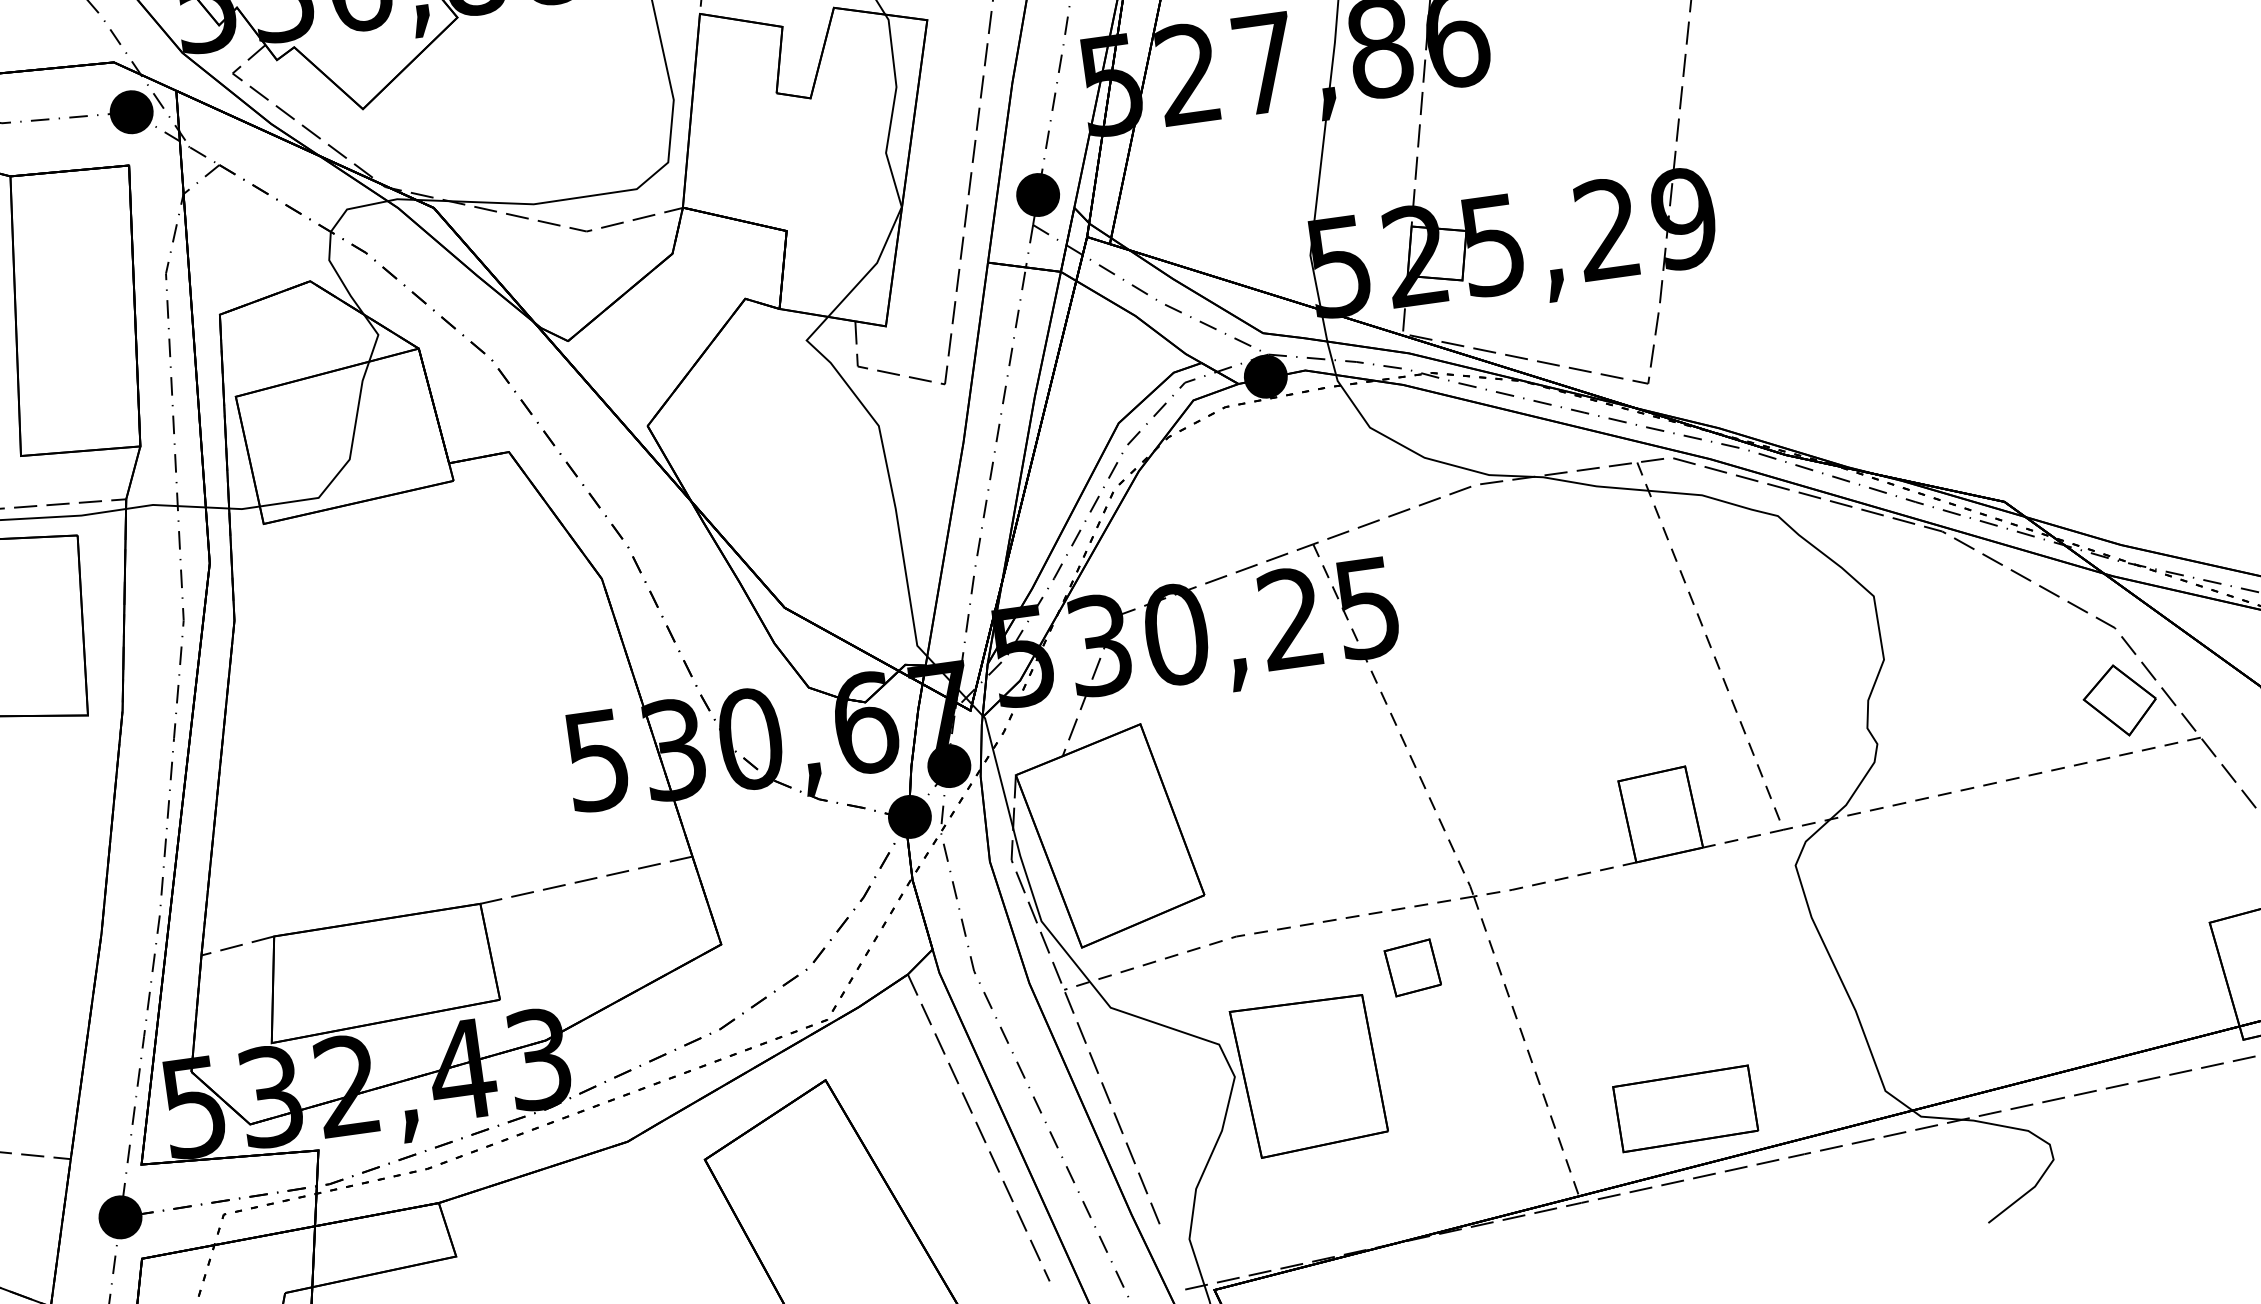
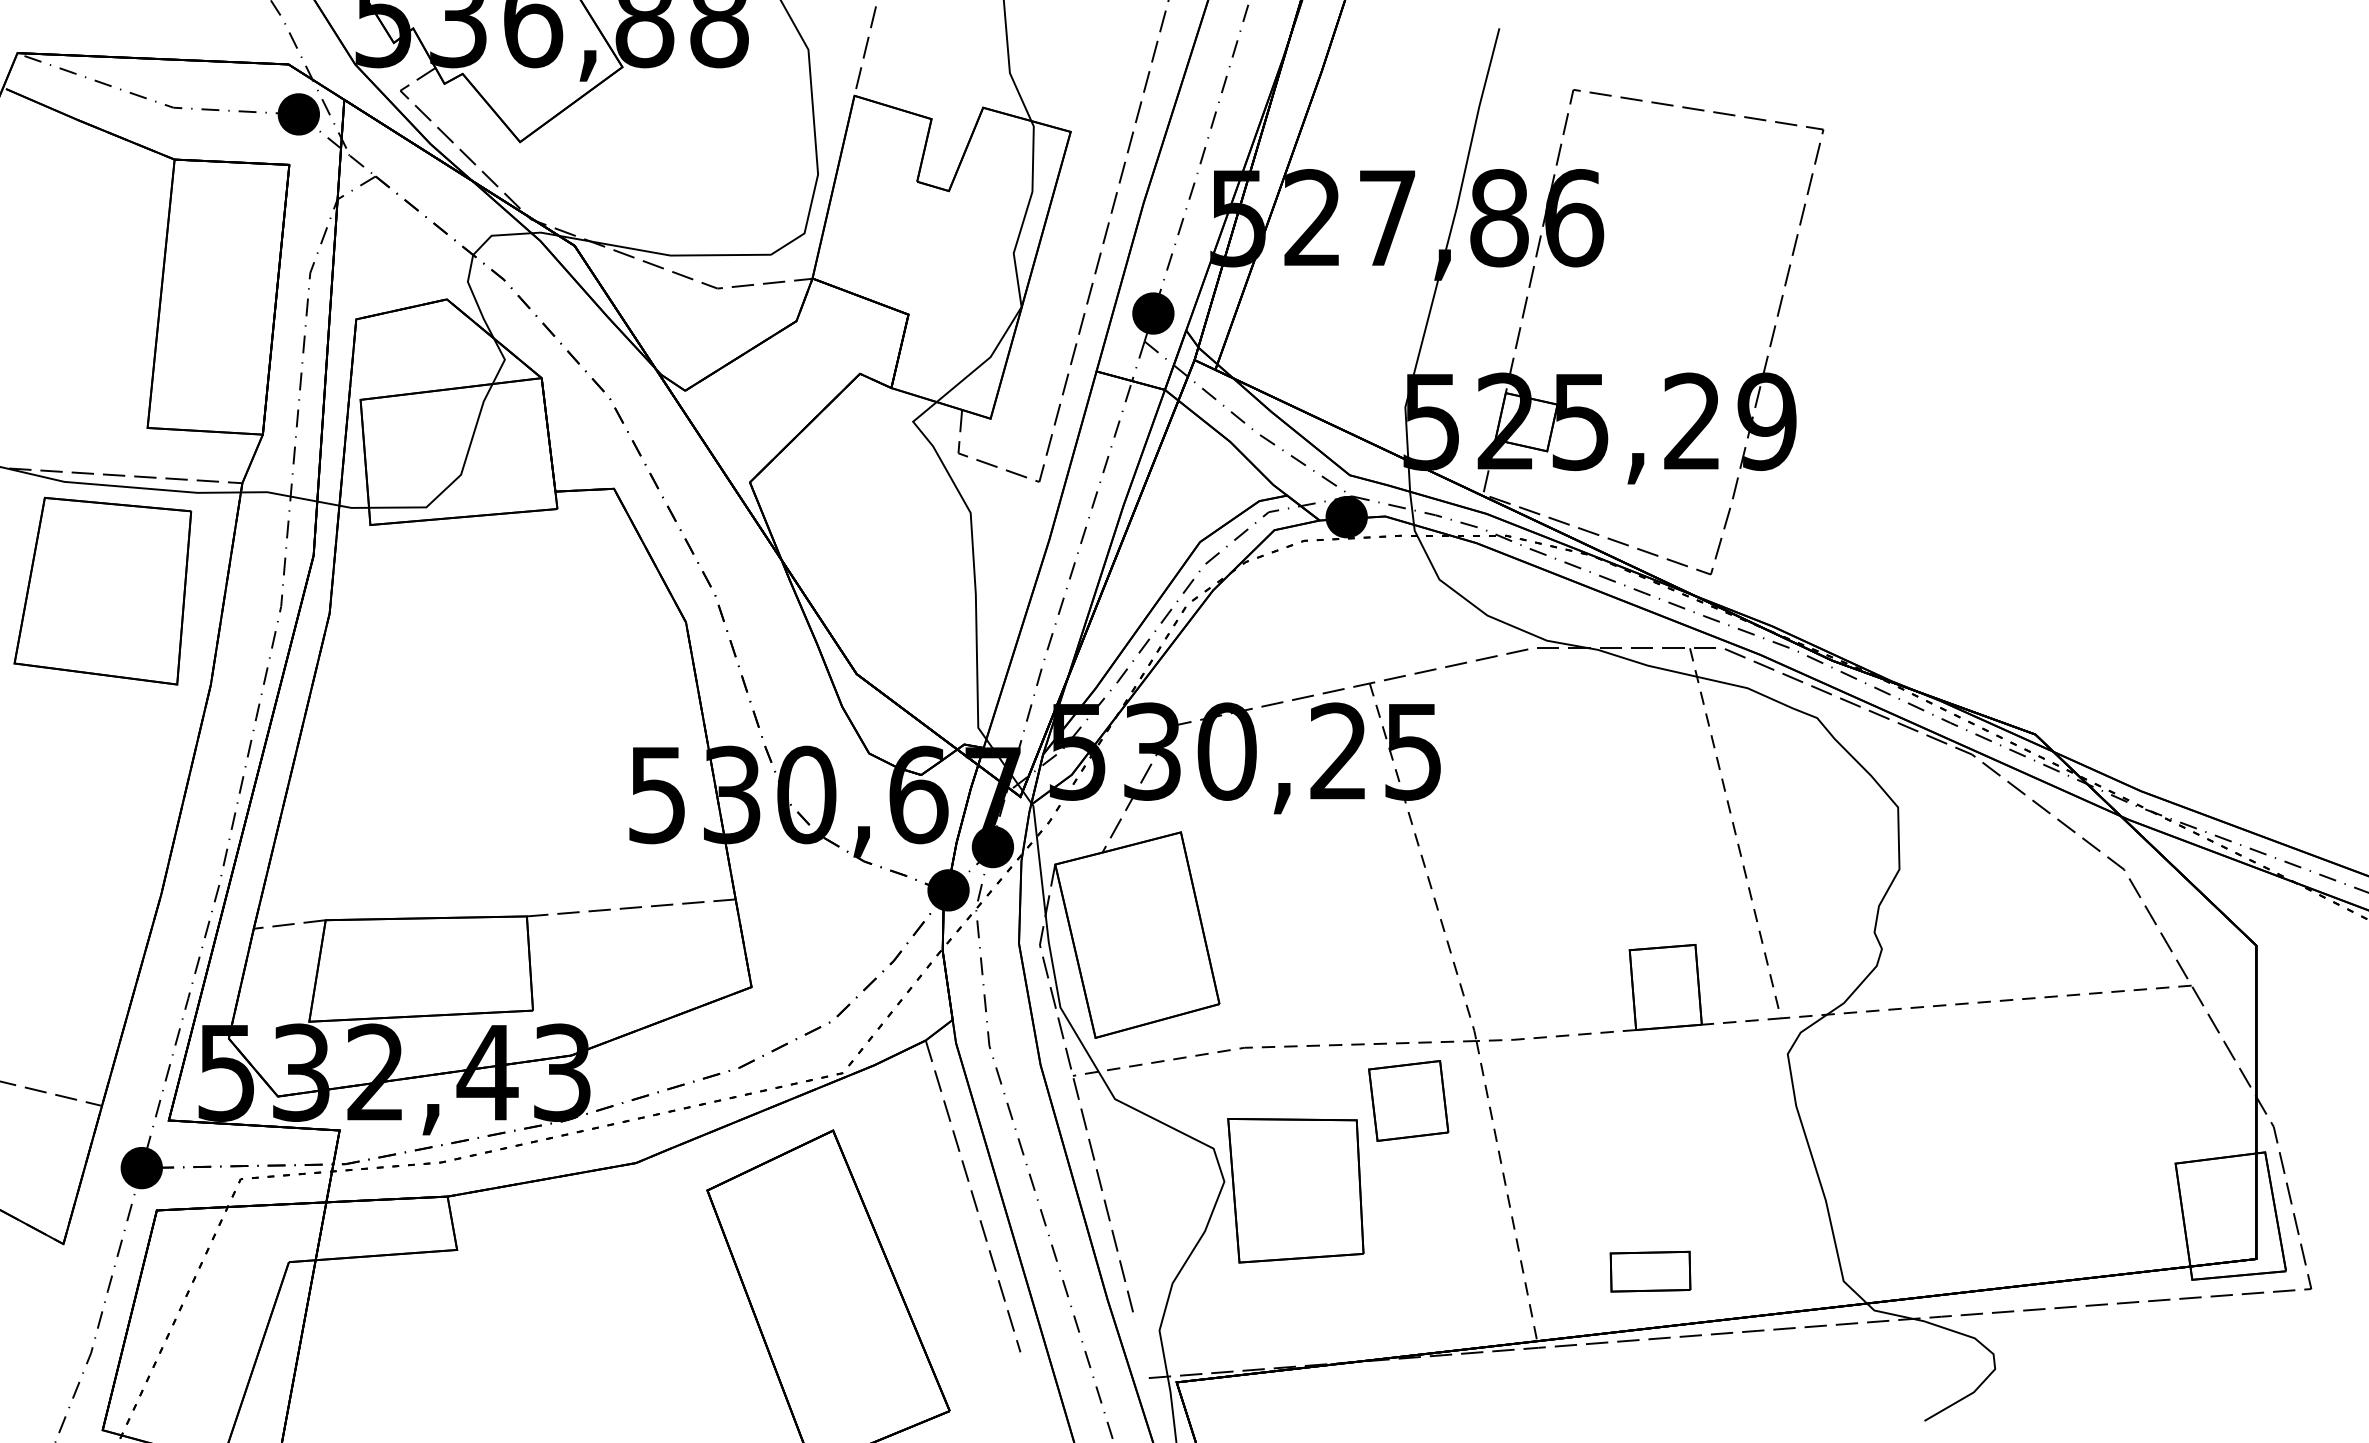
part: (2120, 700) -> (2119, 939), removed
part: (1412, 968) -> (1408, 1101), size x1.6
part: (1685, 1108) -> (1650, 1271), size x0.6

